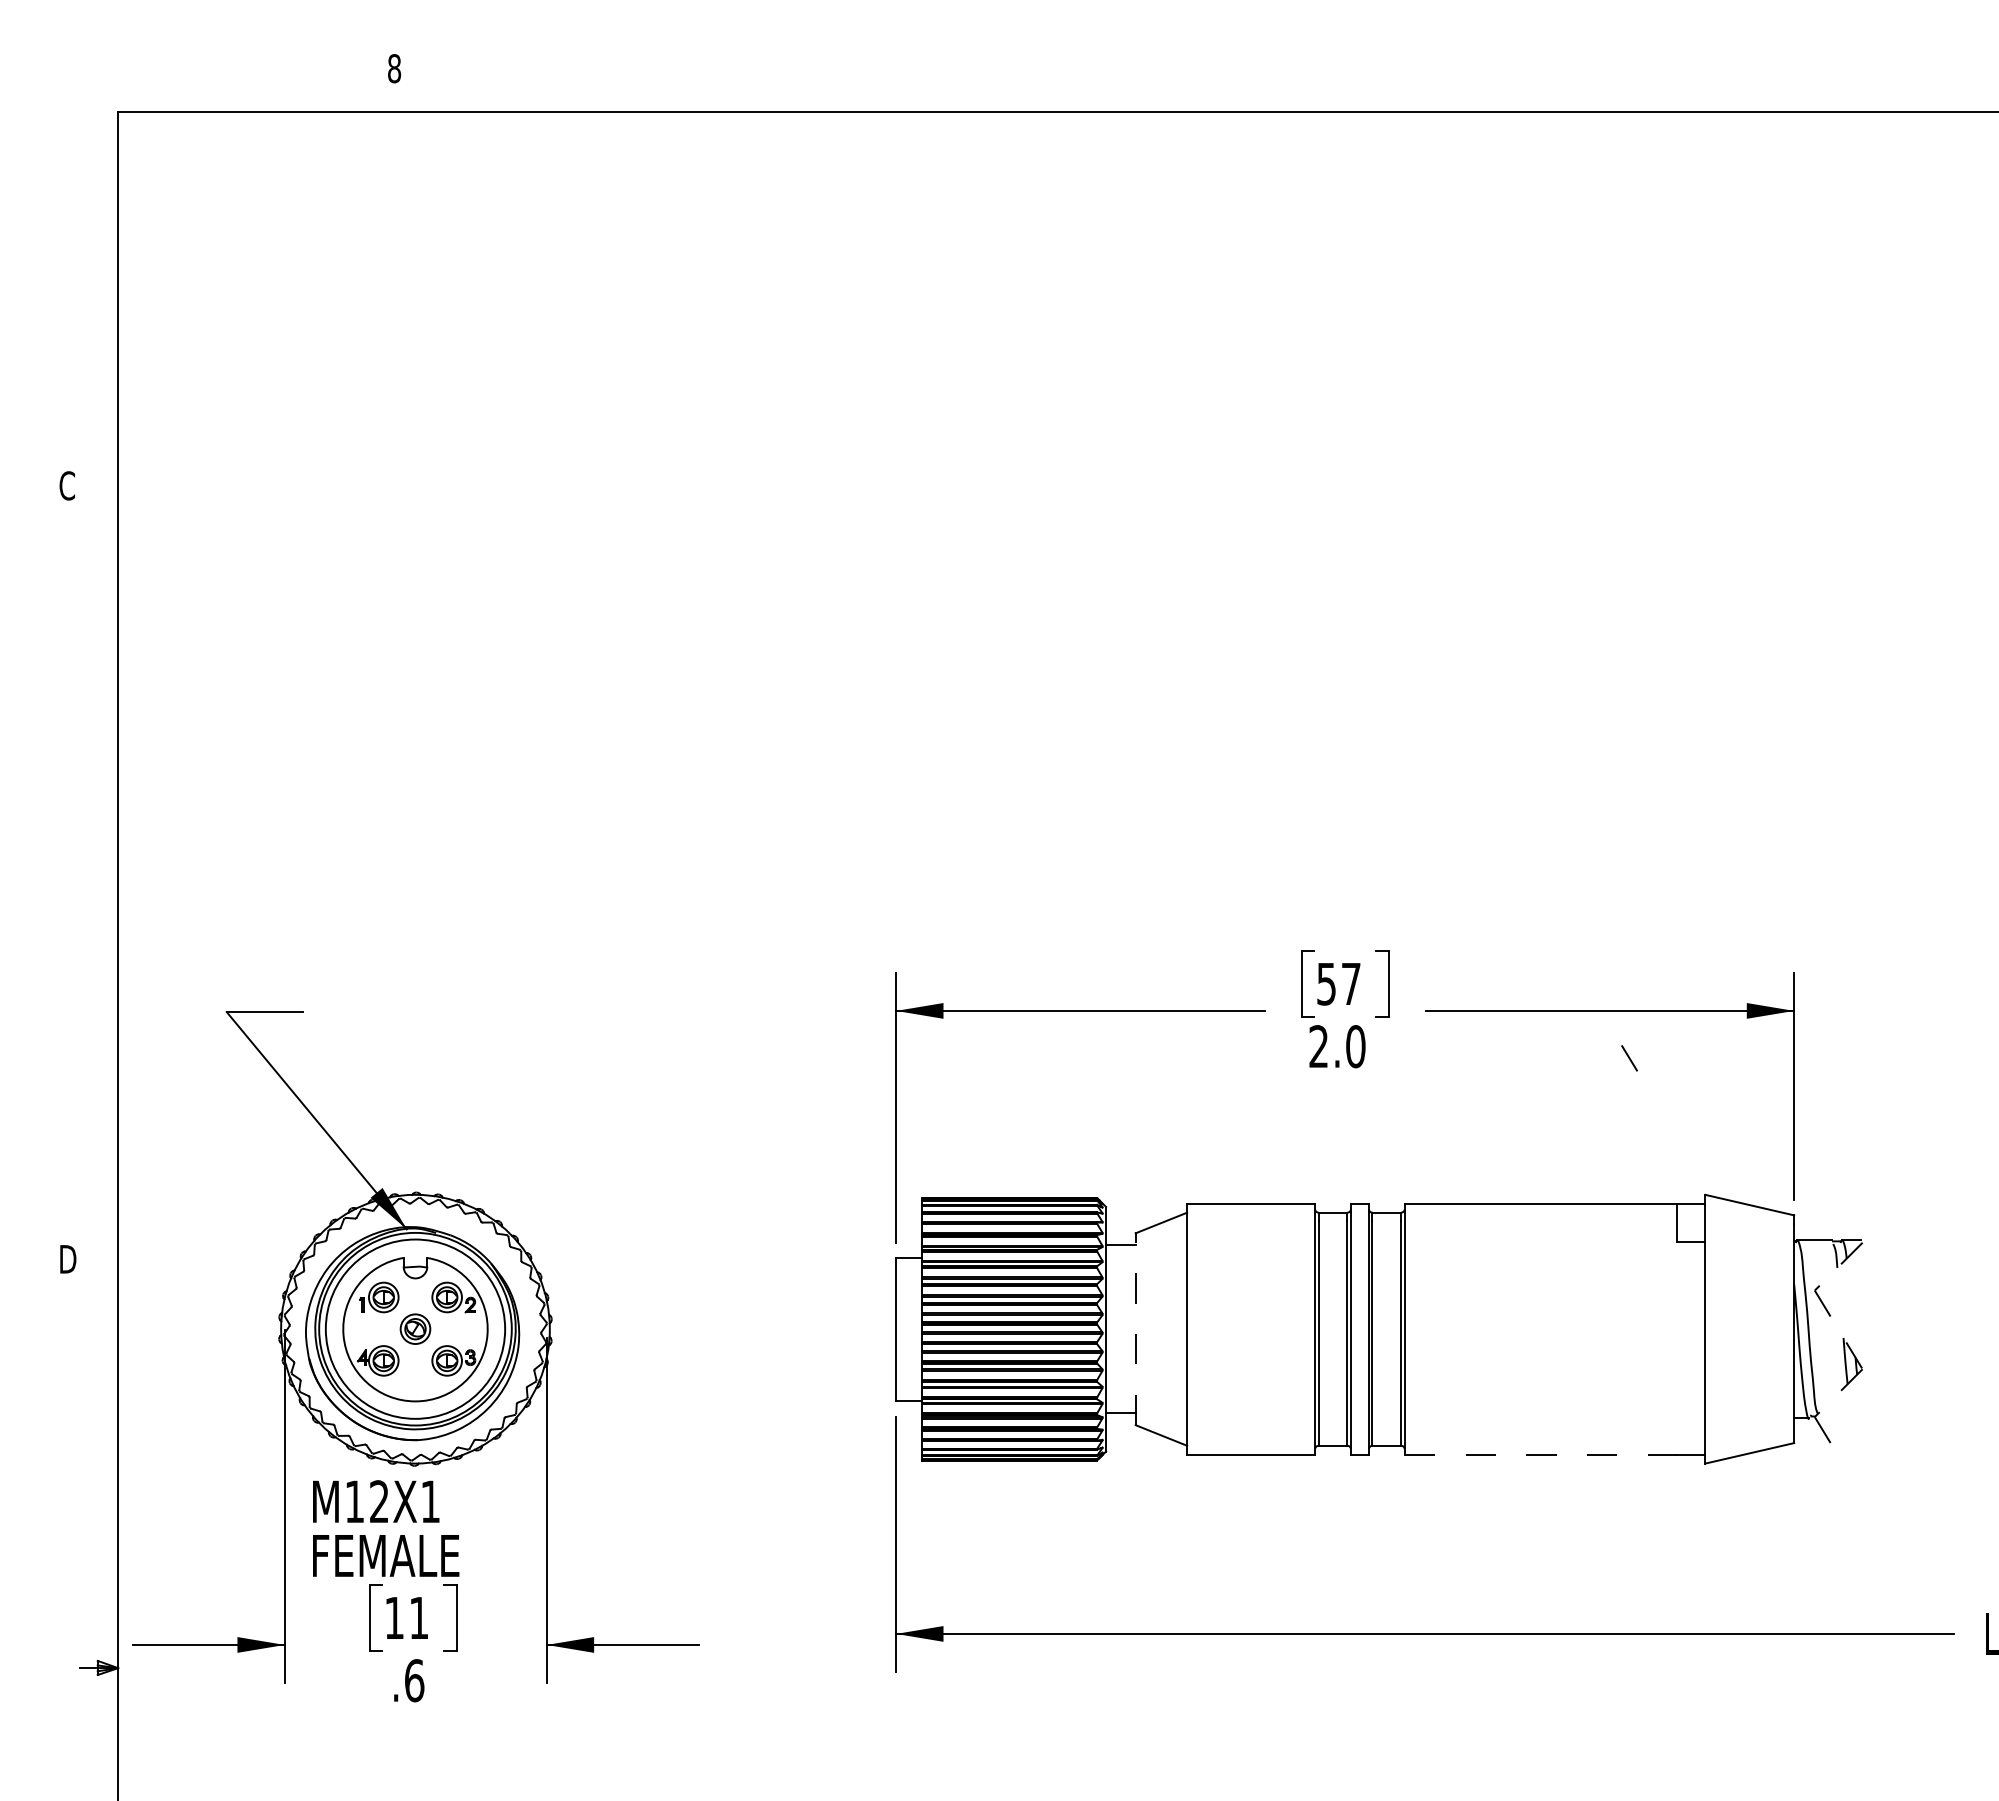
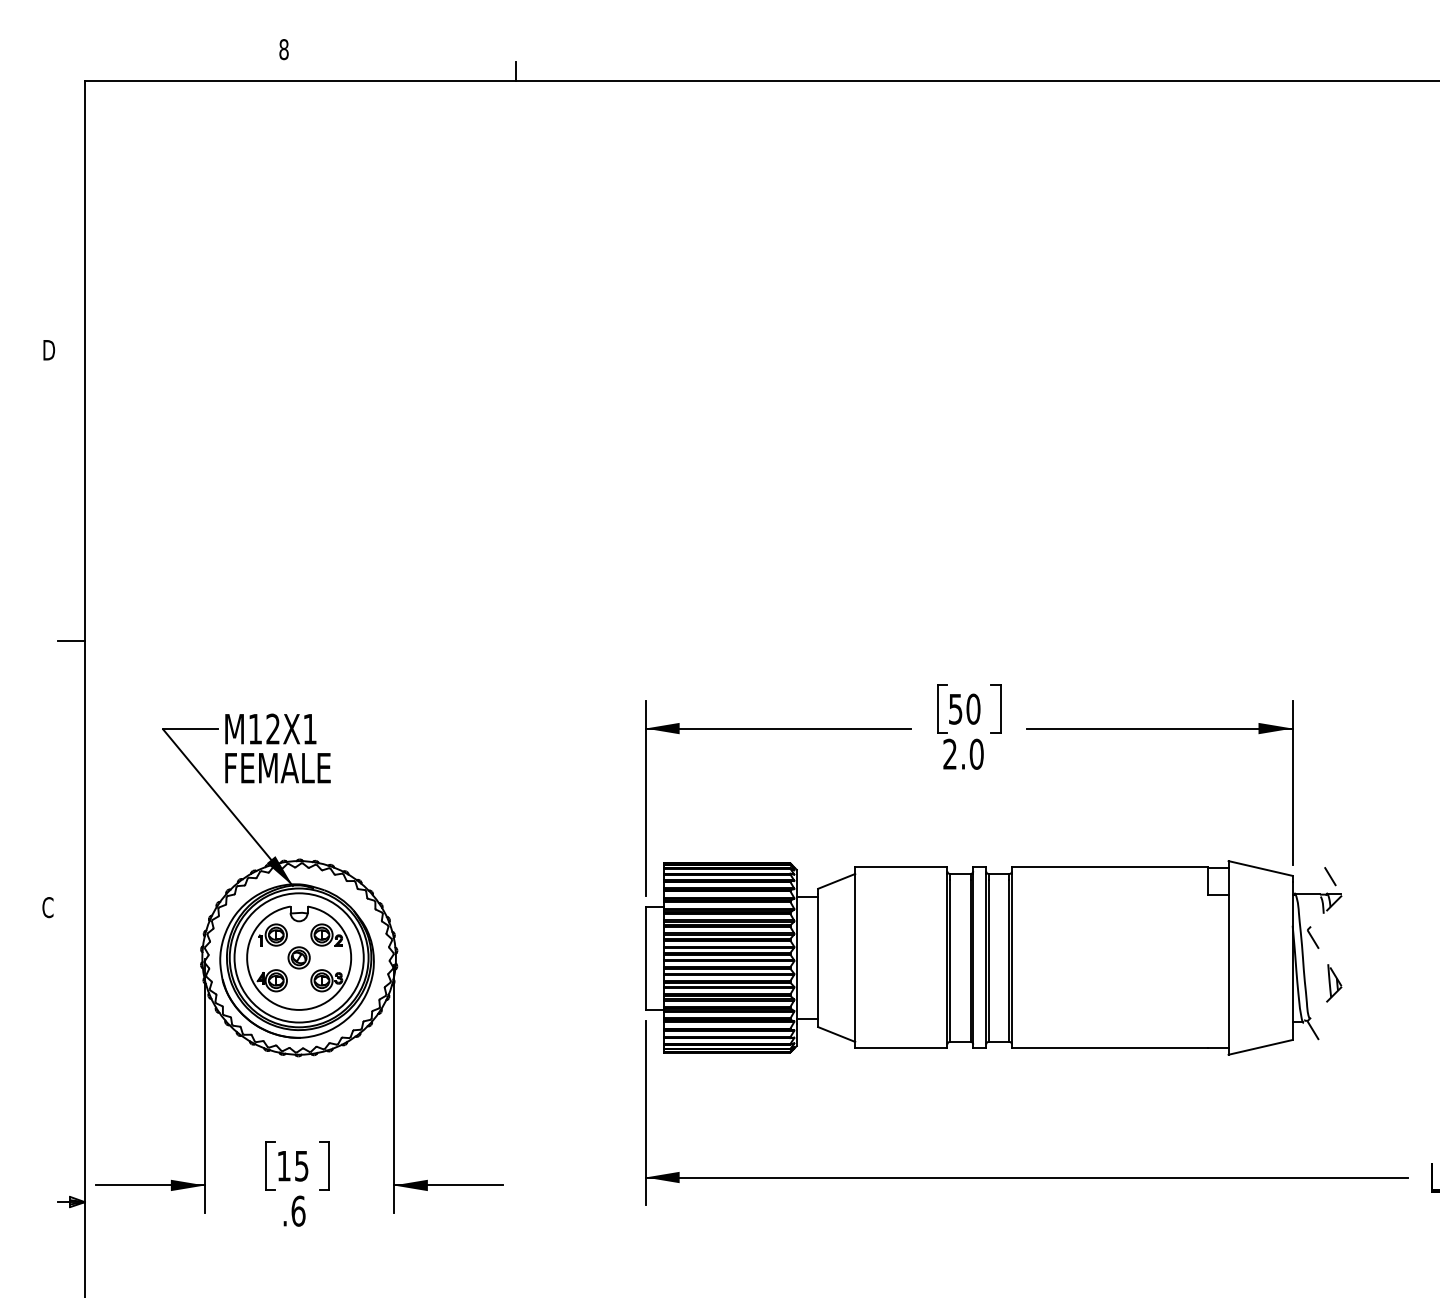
line: (715, 98) -> (515, 71), added
text: (67, 485) -> (48, 349), C -> D
line: (99, 890) -> (71, 641), added
text: (1351, 983) -> (973, 708), 57 -> 50
line: (1629, 1058) -> (1330, 876), moved
text: (67, 1259) -> (48, 907), D -> C
line: (1135, 1332) -> (818, 960), dashed -> solid
line: (1540, 1454) -> (1109, 1048), dashed -> solid
text: (386, 1528) -> (278, 748), moved
text: (419, 1618) -> (302, 1166), 11 -> 15

